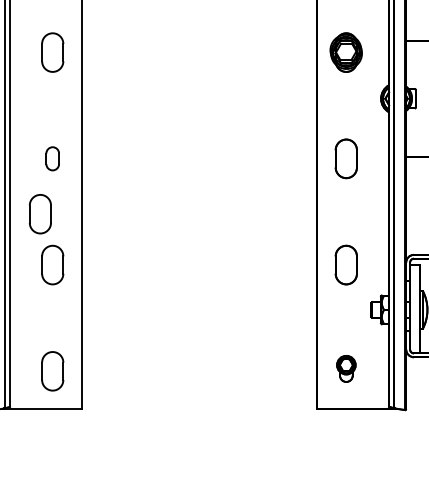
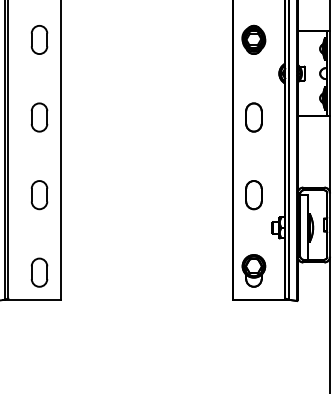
part: (52, 158) -> (39, 117), size x1.67
part: (40, 213) -> (30, 157), removed
part: (345, 368) -> (253, 270), size x1.67

